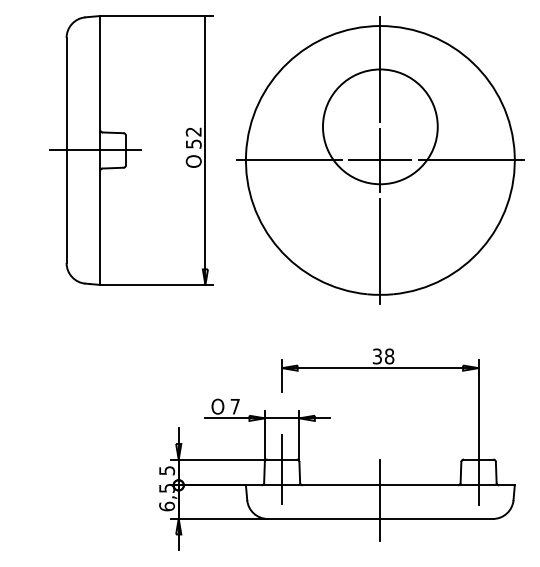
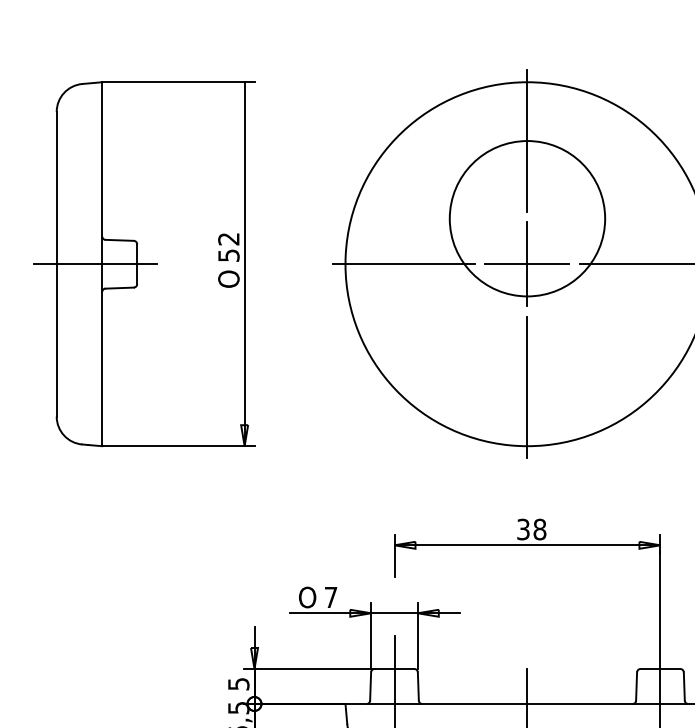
part: (131, 150) -> (144, 264), moved

